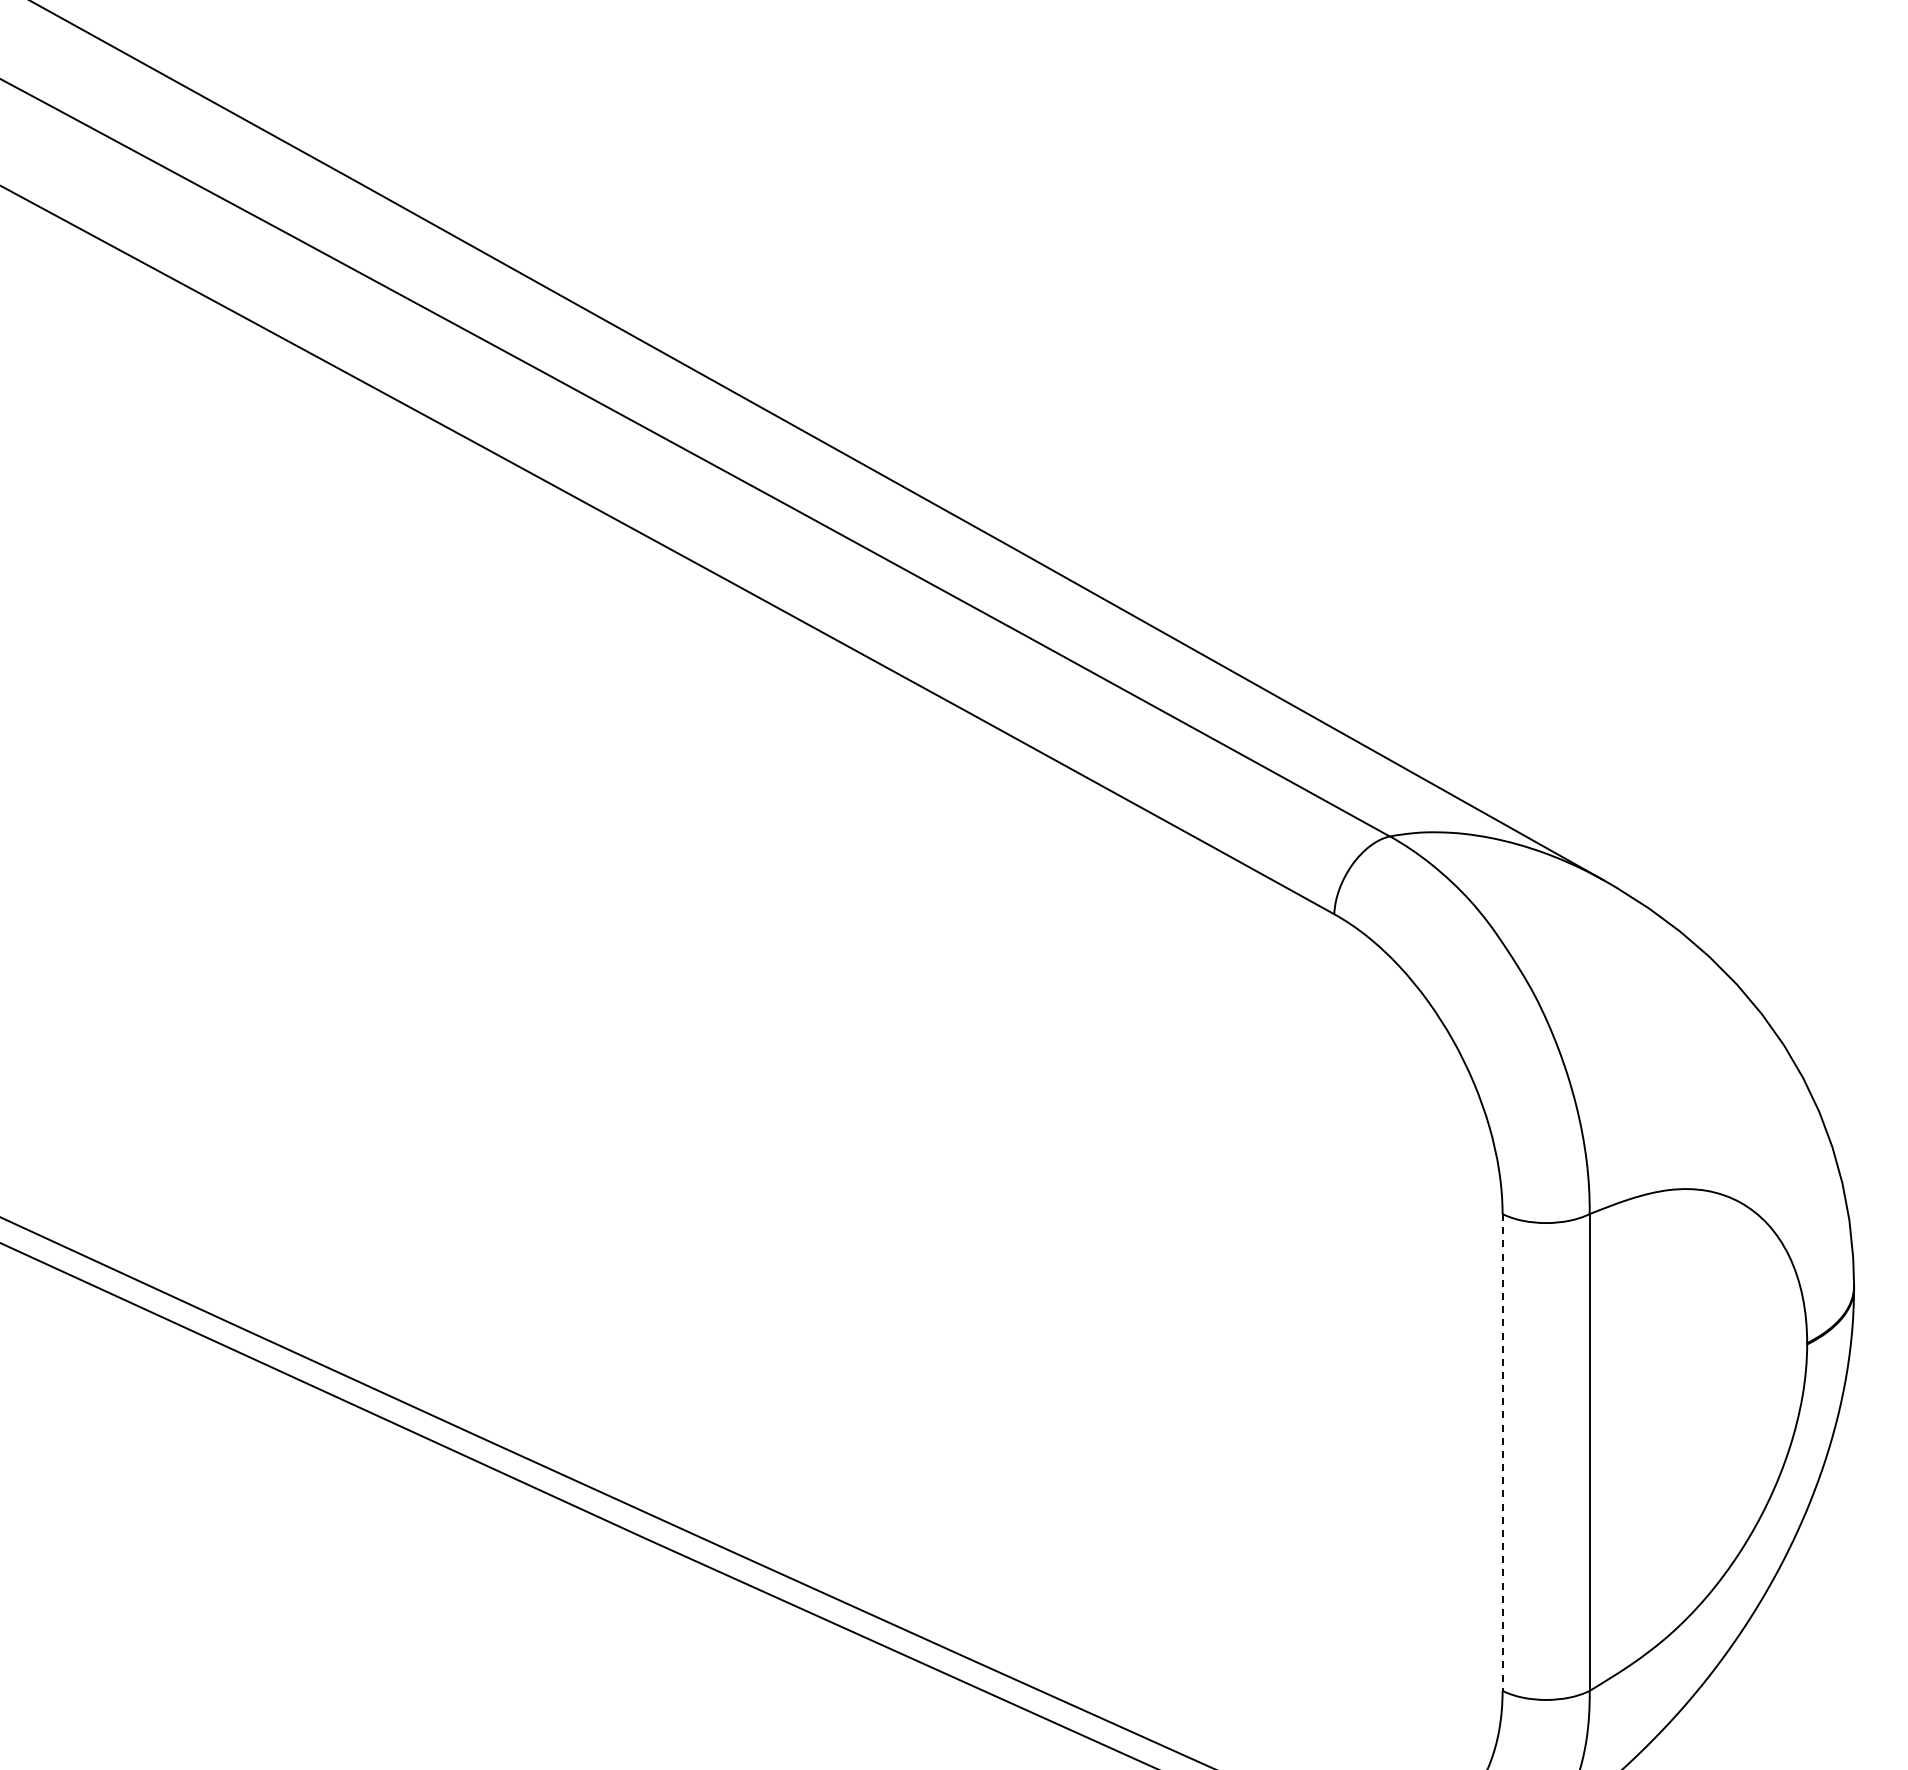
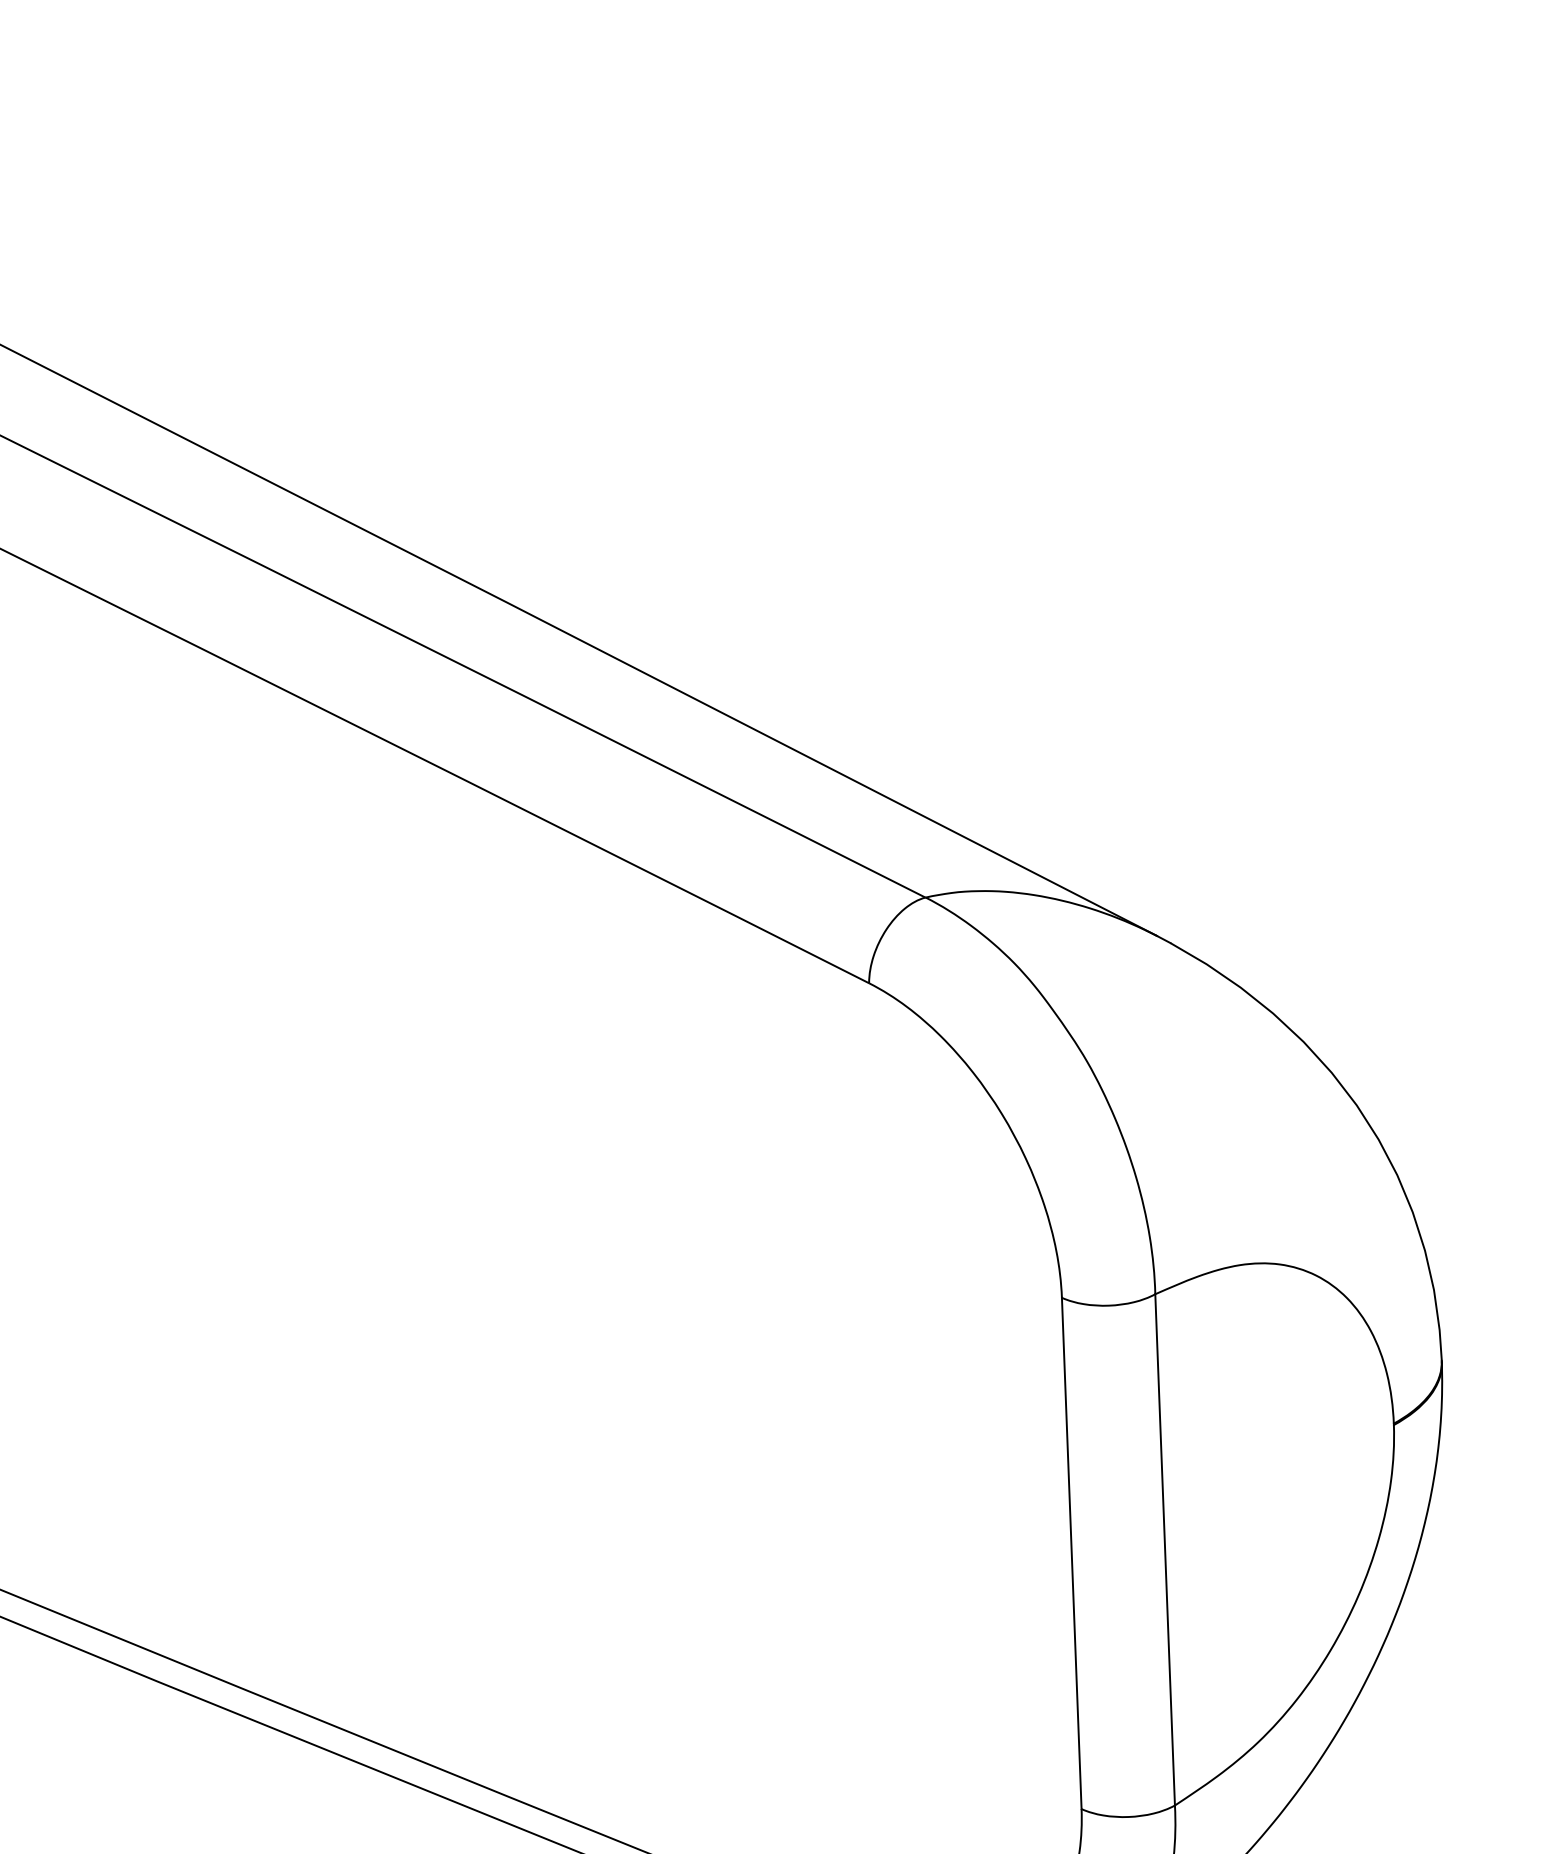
line: (1502, 1453) -> (1071, 1554), dashed -> solid

